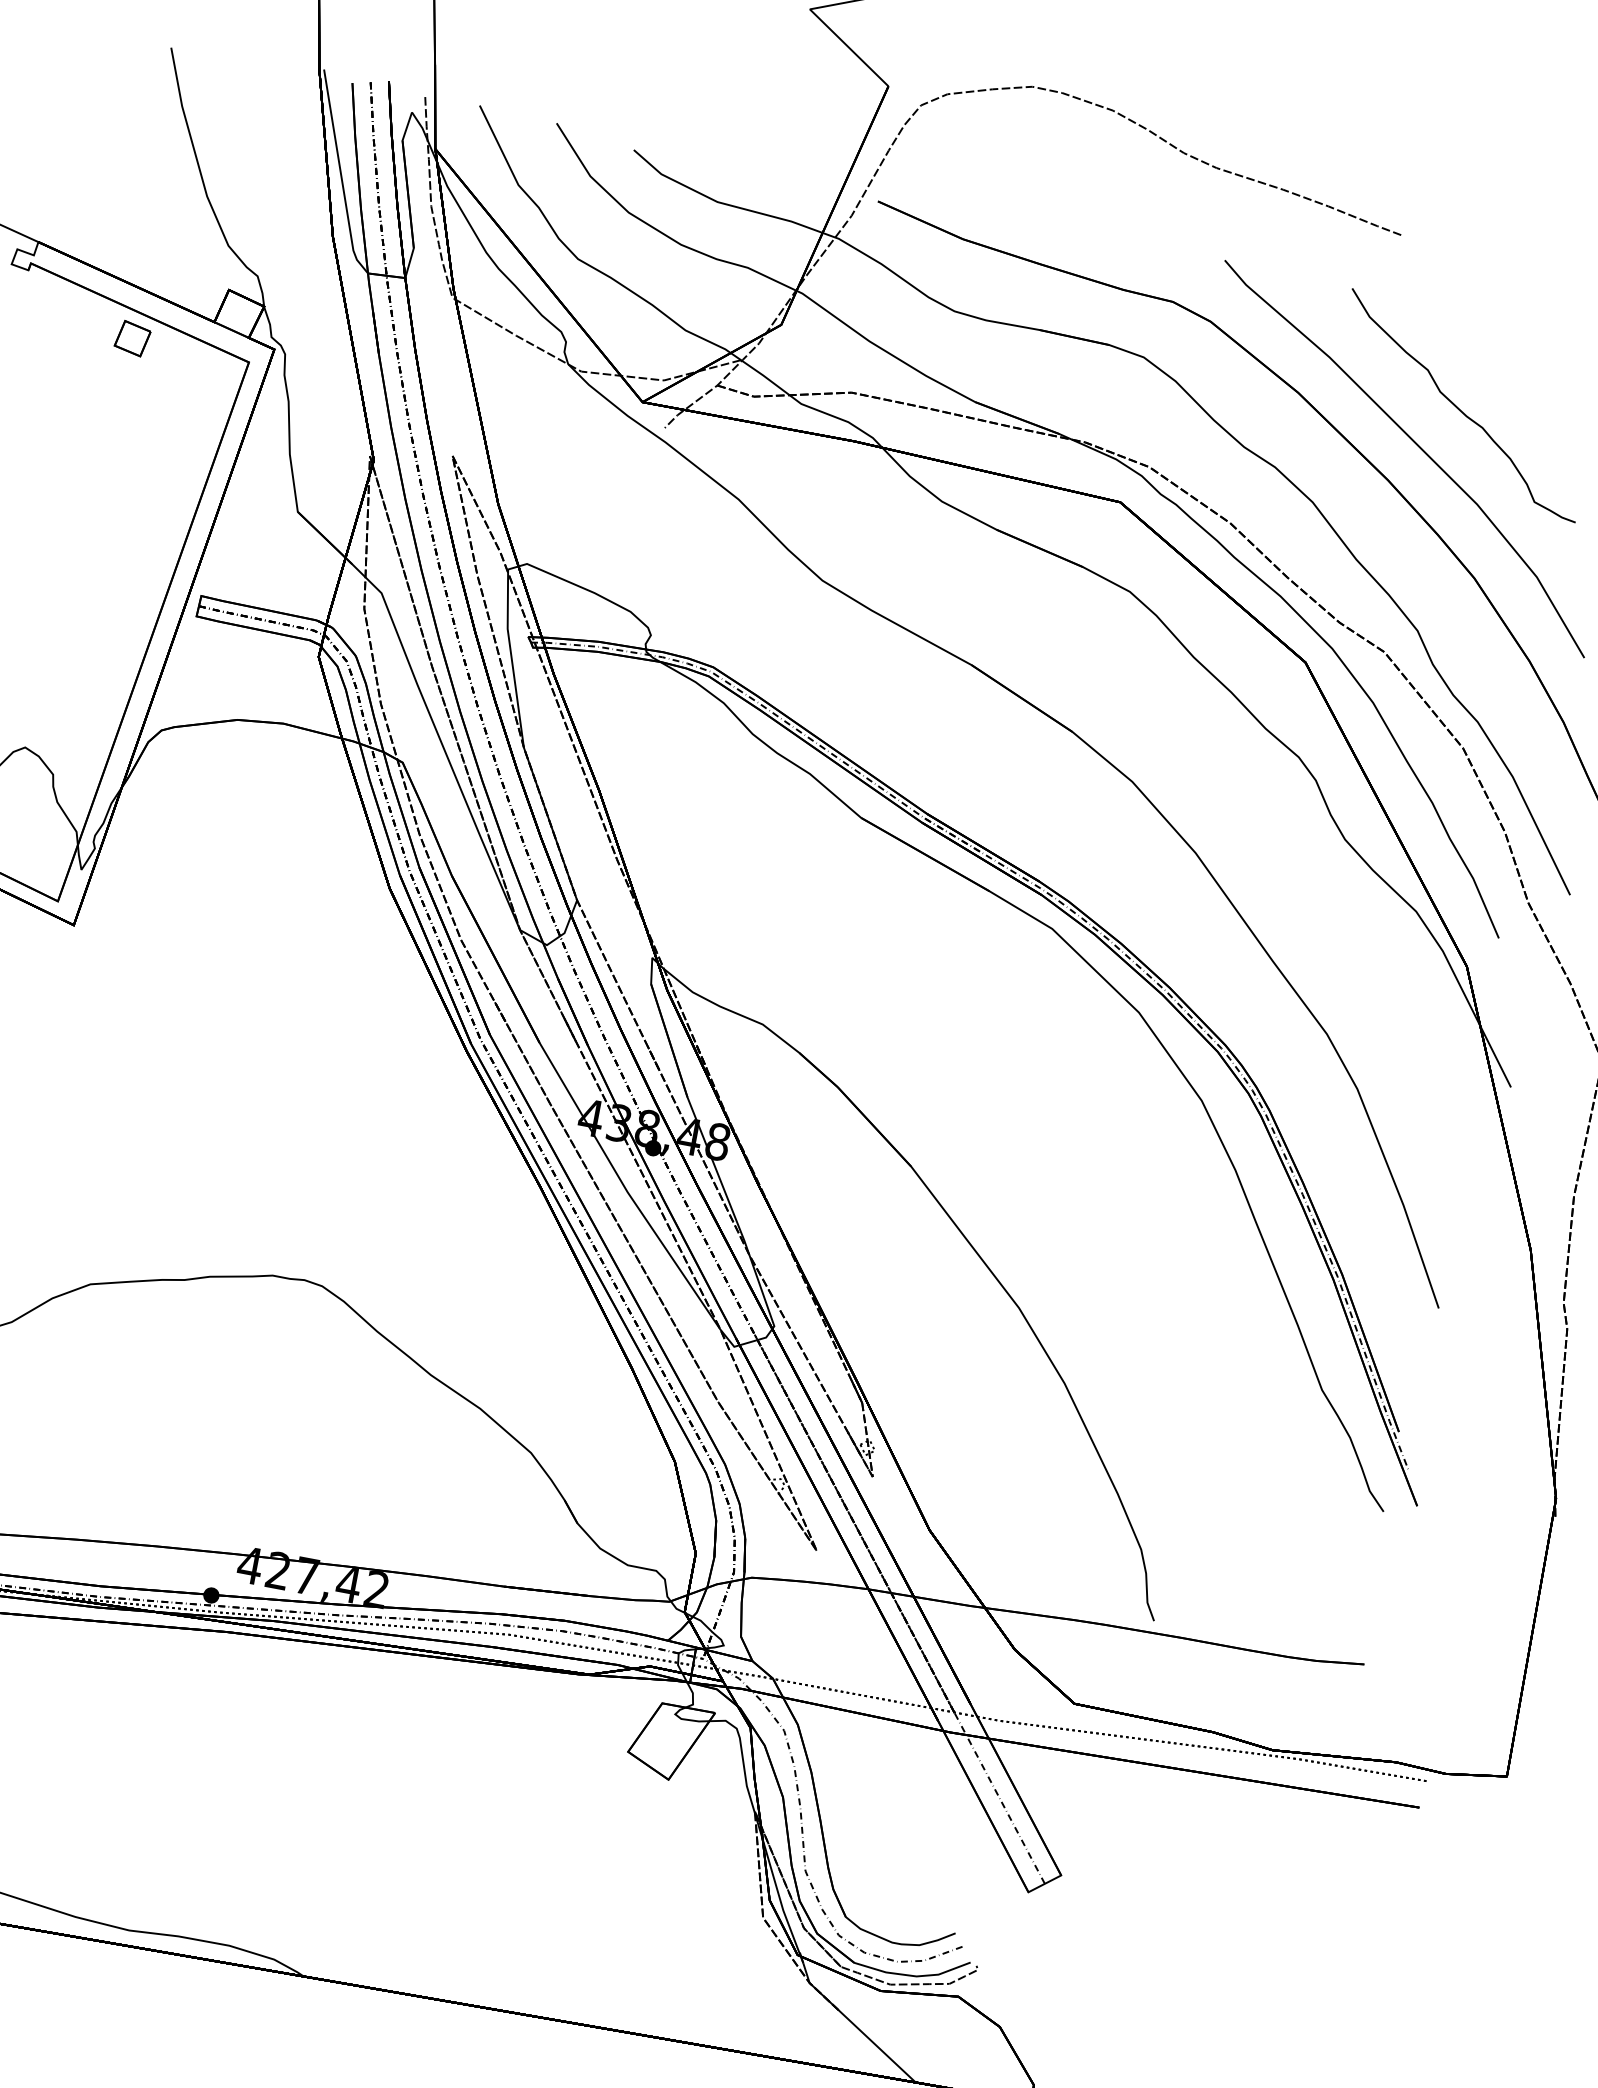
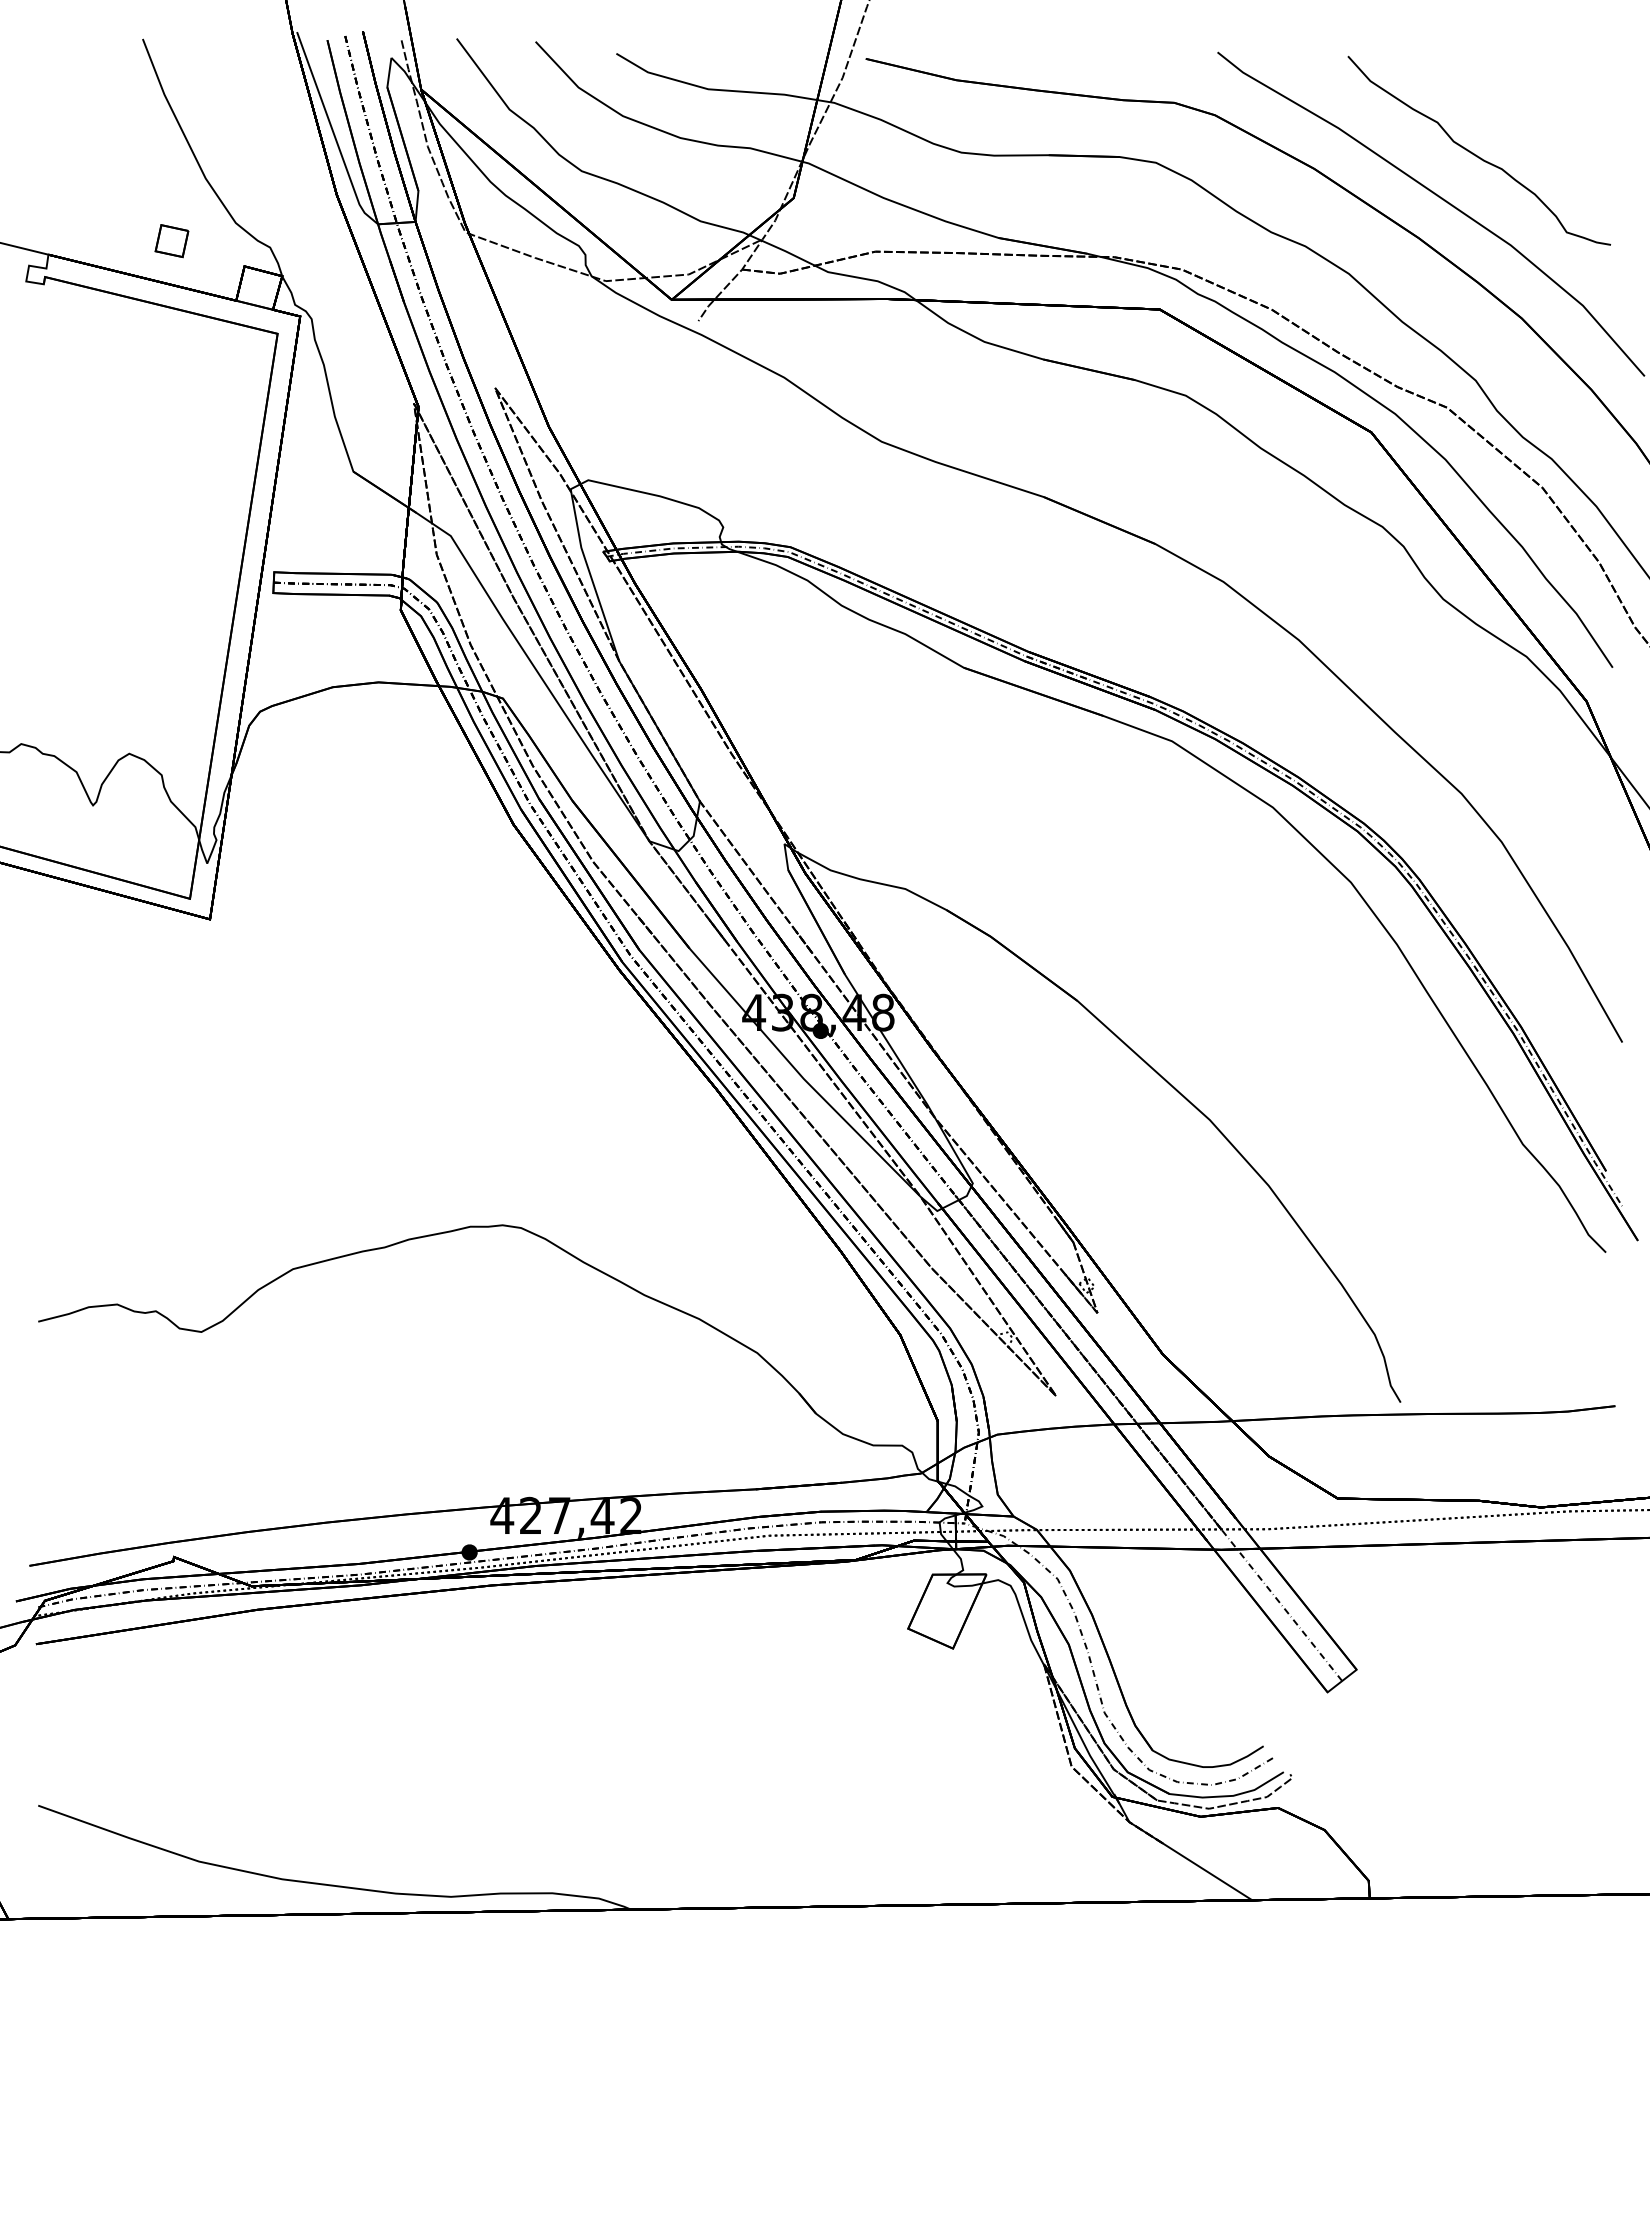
part: (132, 338) -> (171, 241), moved

